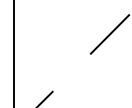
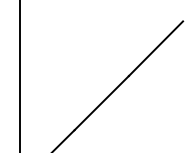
line: (71, 72) -> (101, 102), added

